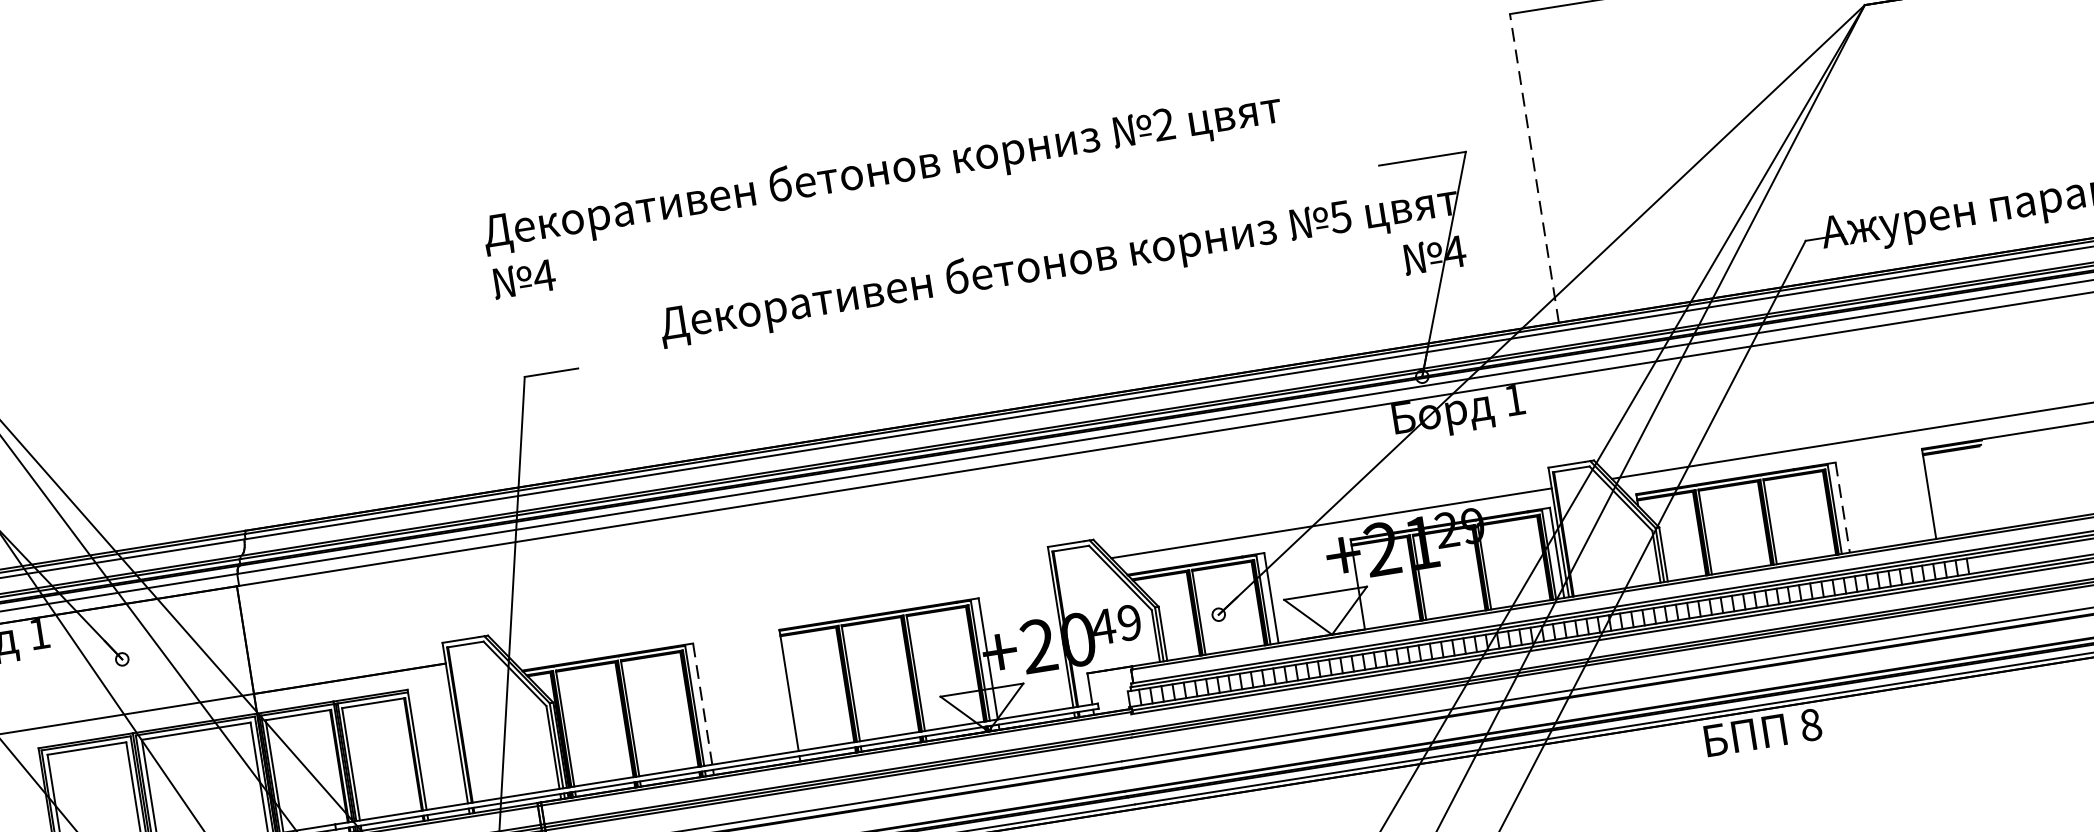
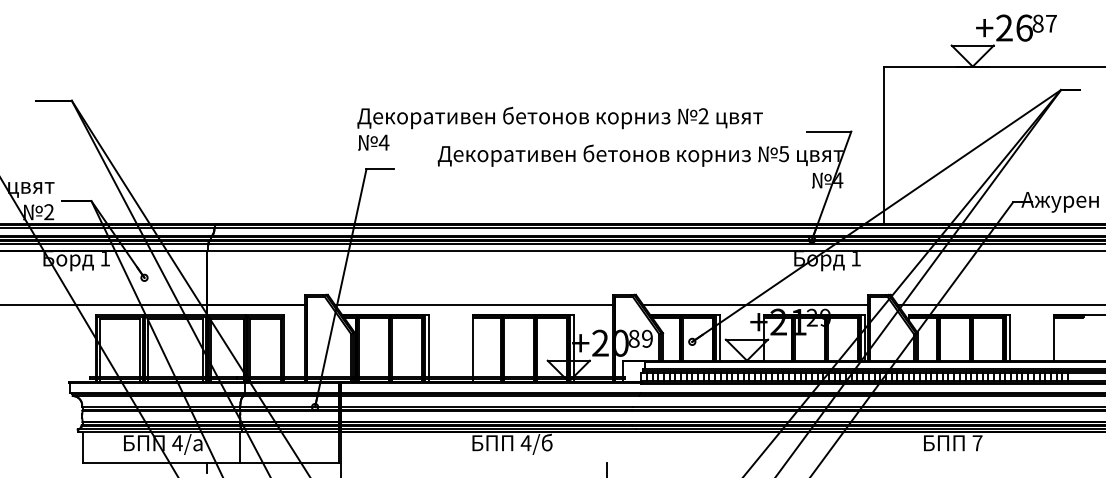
line: (1535, 168) -> (884, 145), dashed -> solid
text: (884, 193) -> (559, 128), moved
line: (1842, 507) -> (1010, 337), dashed -> solid
line: (777, 611) -> (473, 305), added
text: (1104, 626) -> (634, 338), 49 -> 89
line: (703, 703) -> (429, 345), dashed -> solid
text: (1810, 725) -> (977, 443), 8 -> 7

